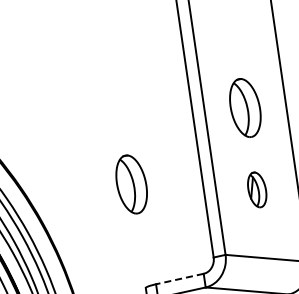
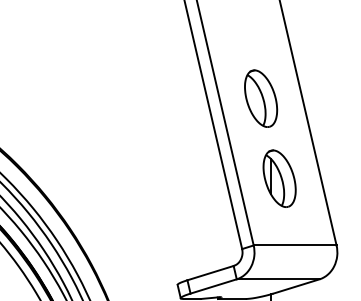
part: (132, 184) -> (155, 183), removed
part: (257, 189) -> (279, 178), size x1.67
line: (179, 279) -> (210, 273), dashed -> solid

